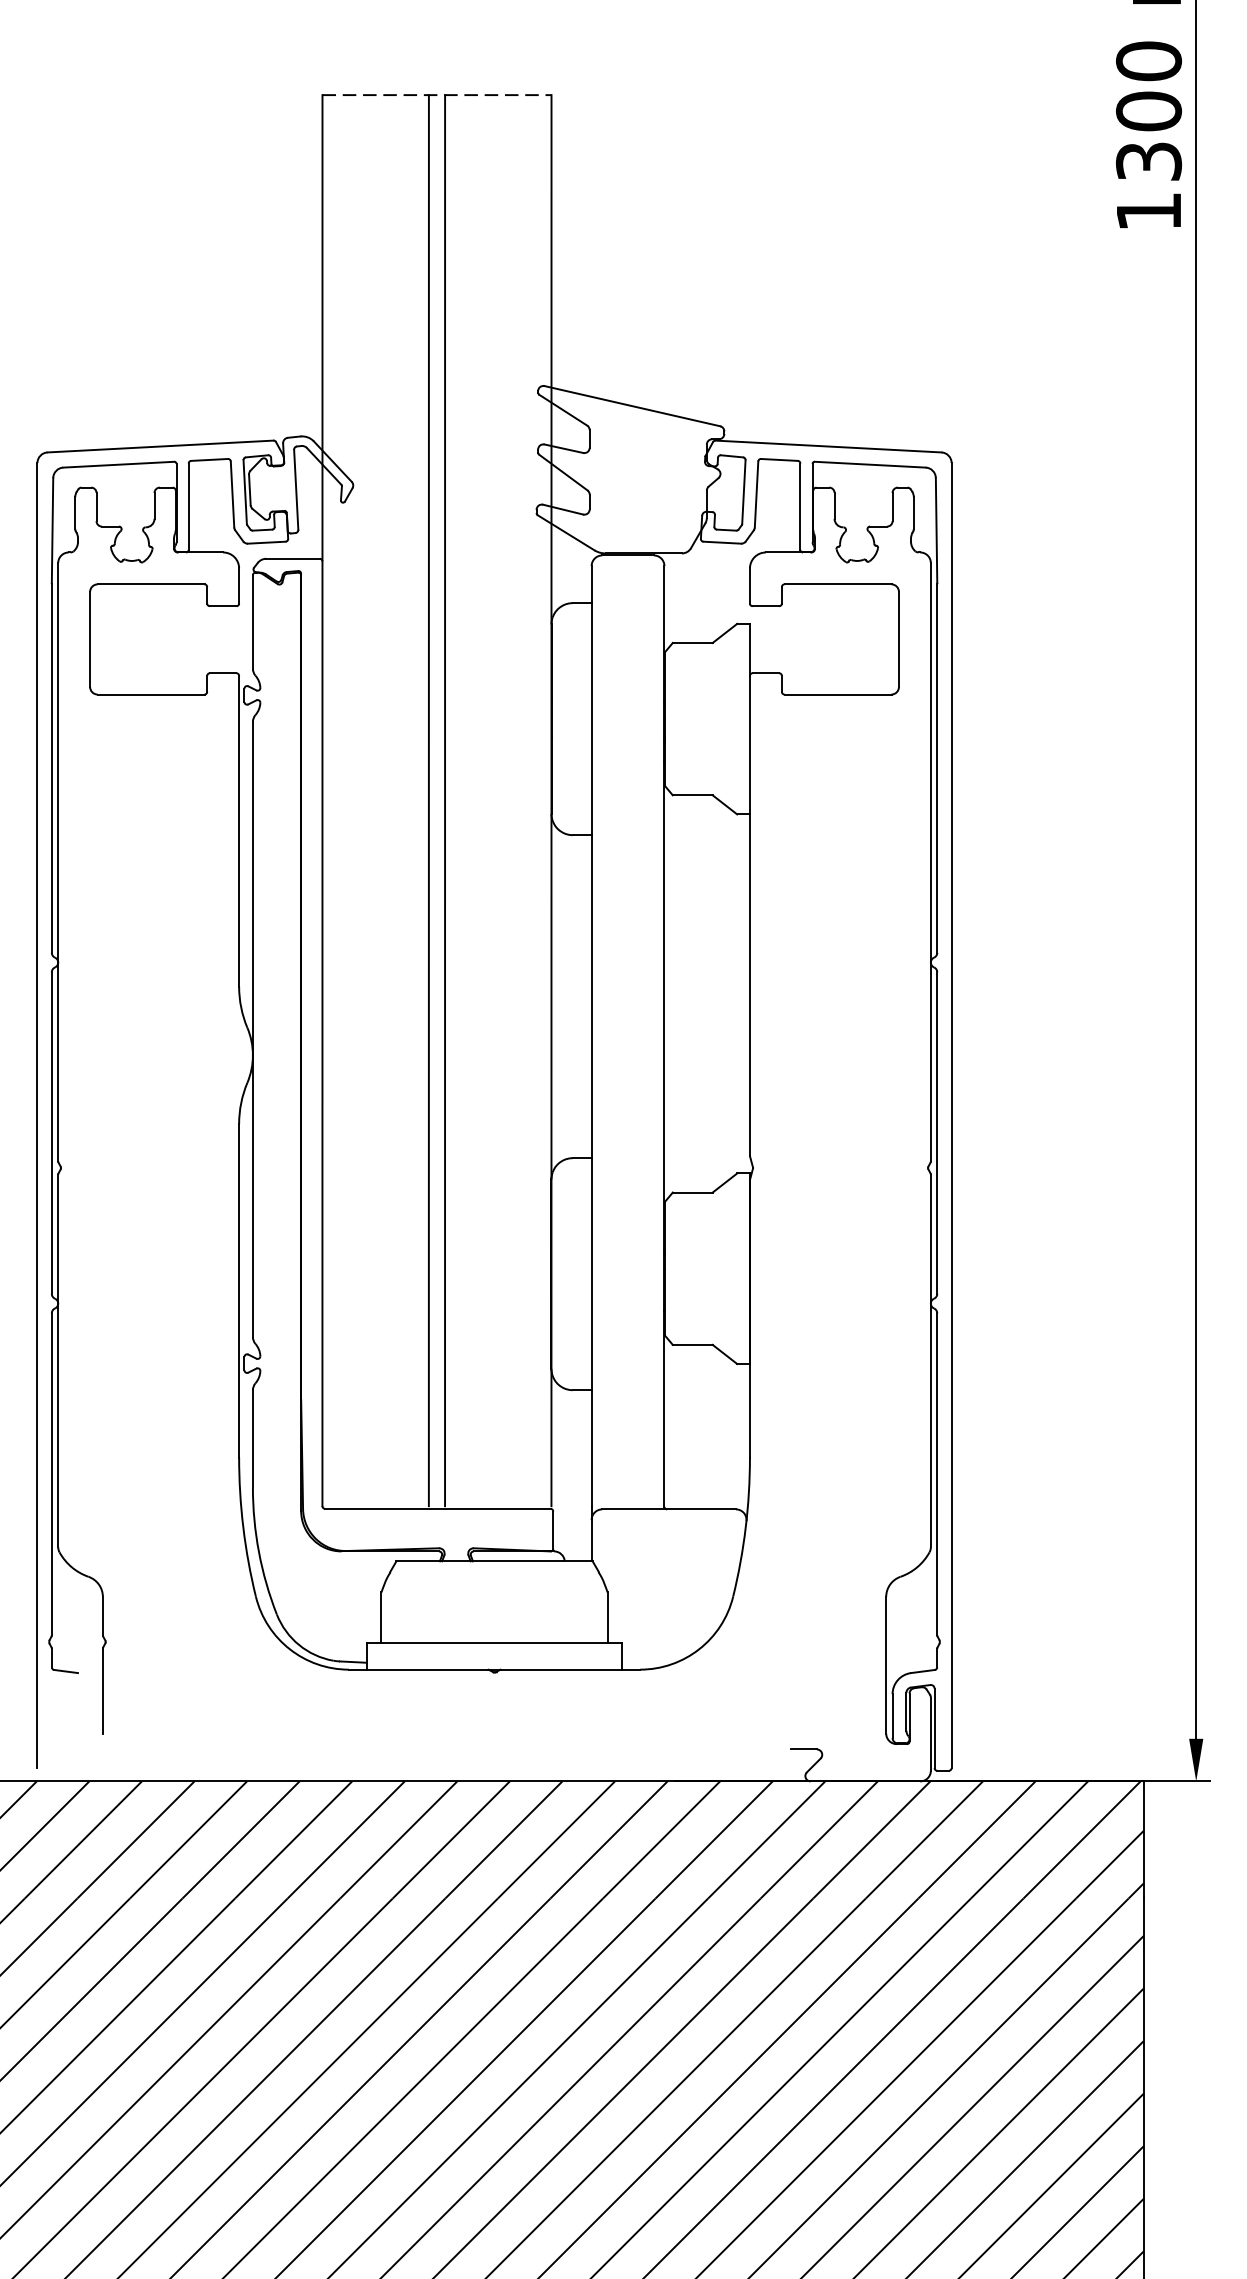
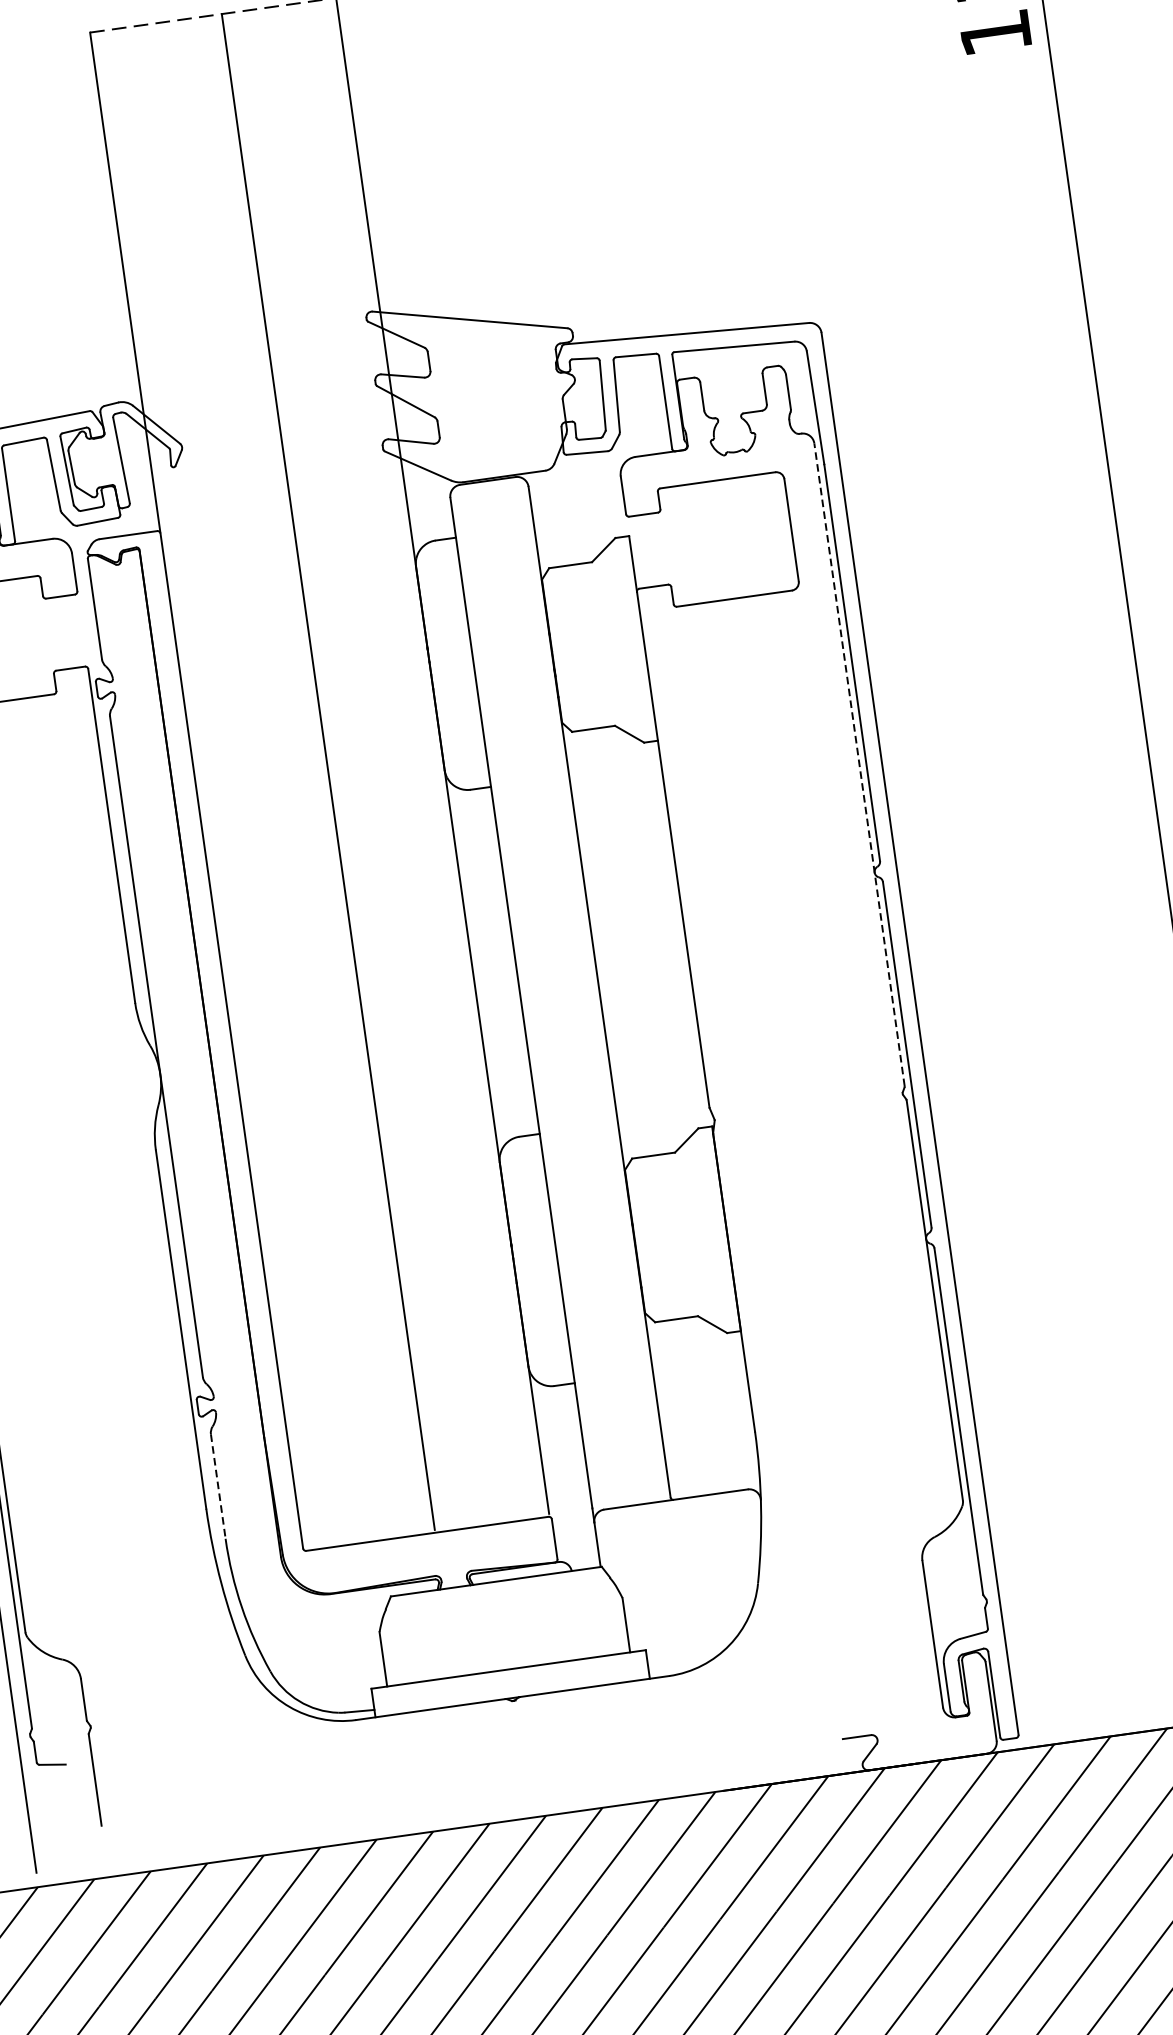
line: (428, 800) -> (310, 774), removed
line: (930, 861) -> (858, 764), solid -> dashed
line: (252, 1438) -> (217, 1486), solid -> dashed

